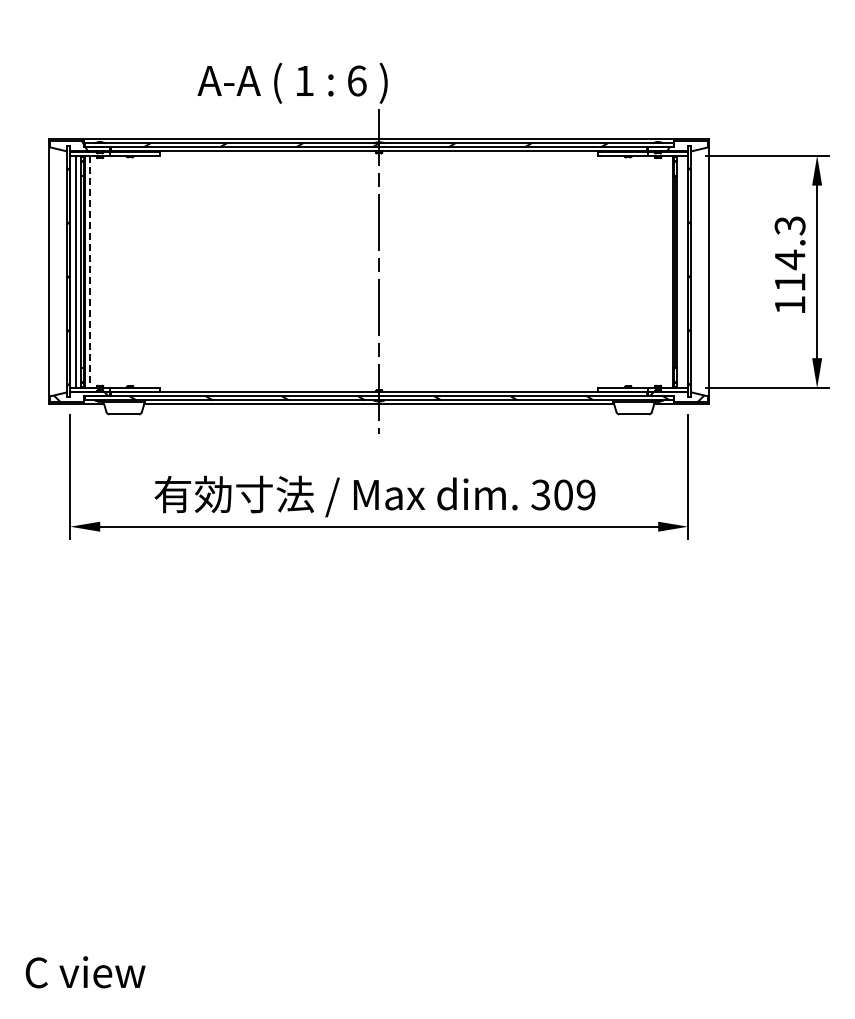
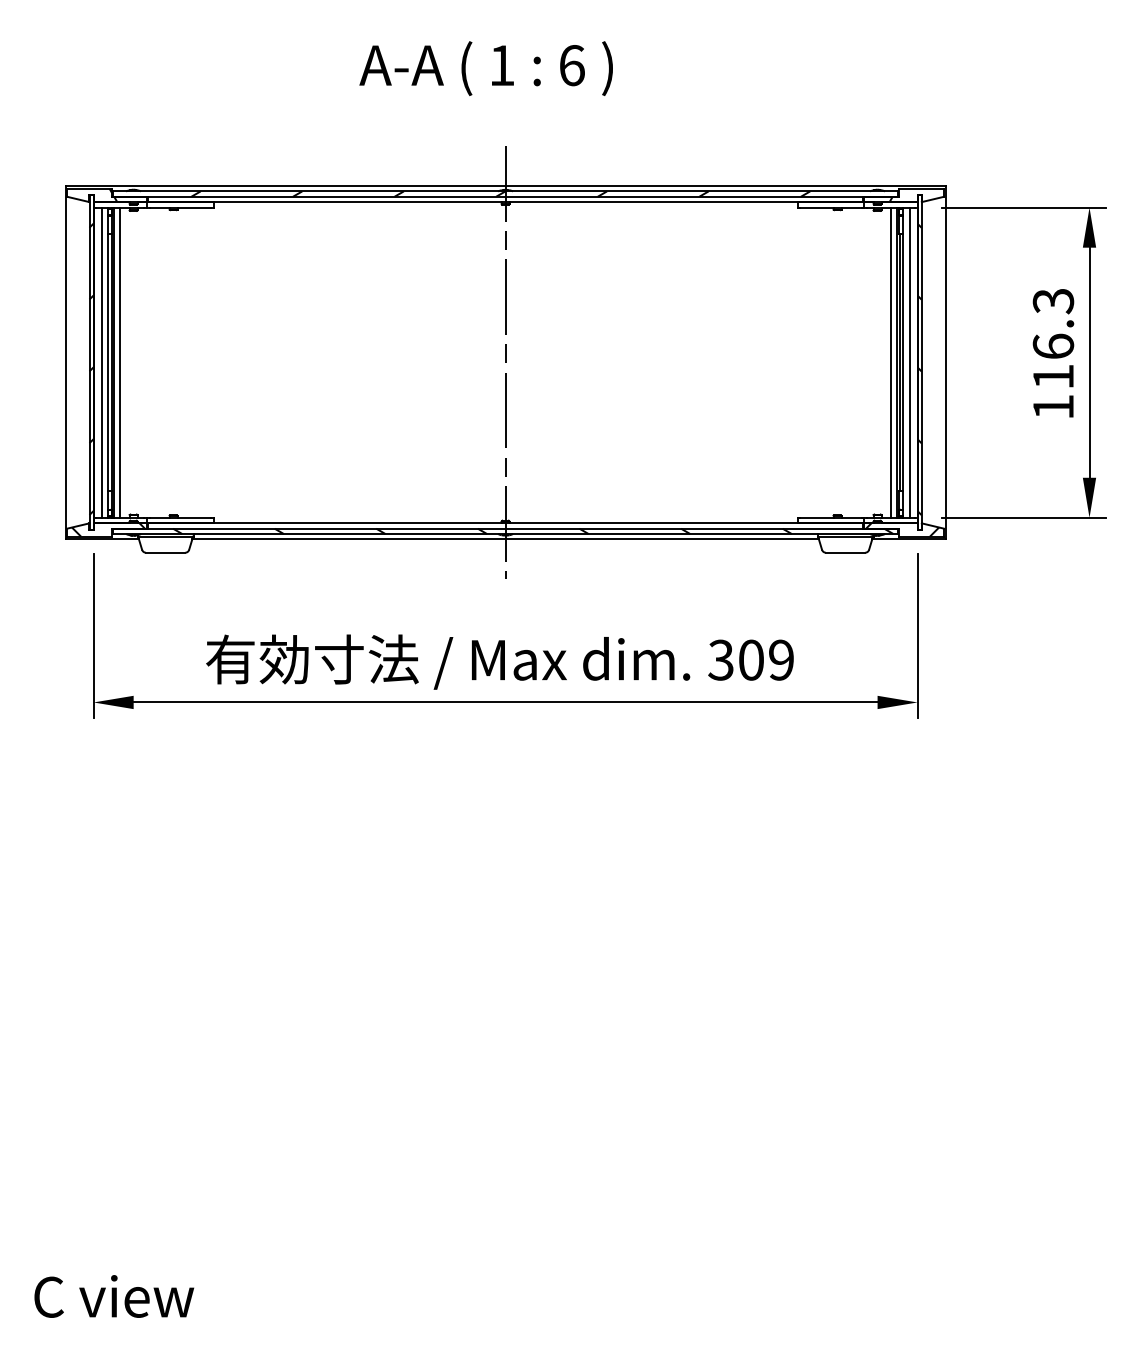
text: (292, 82) -> (486, 67), moved
text: (789, 259) -> (1052, 346), 114.3 -> 116.3
line: (668, 271) -> (891, 362), added
line: (682, 271) -> (909, 362), added
line: (90, 272) -> (120, 363), dashed -> solid

